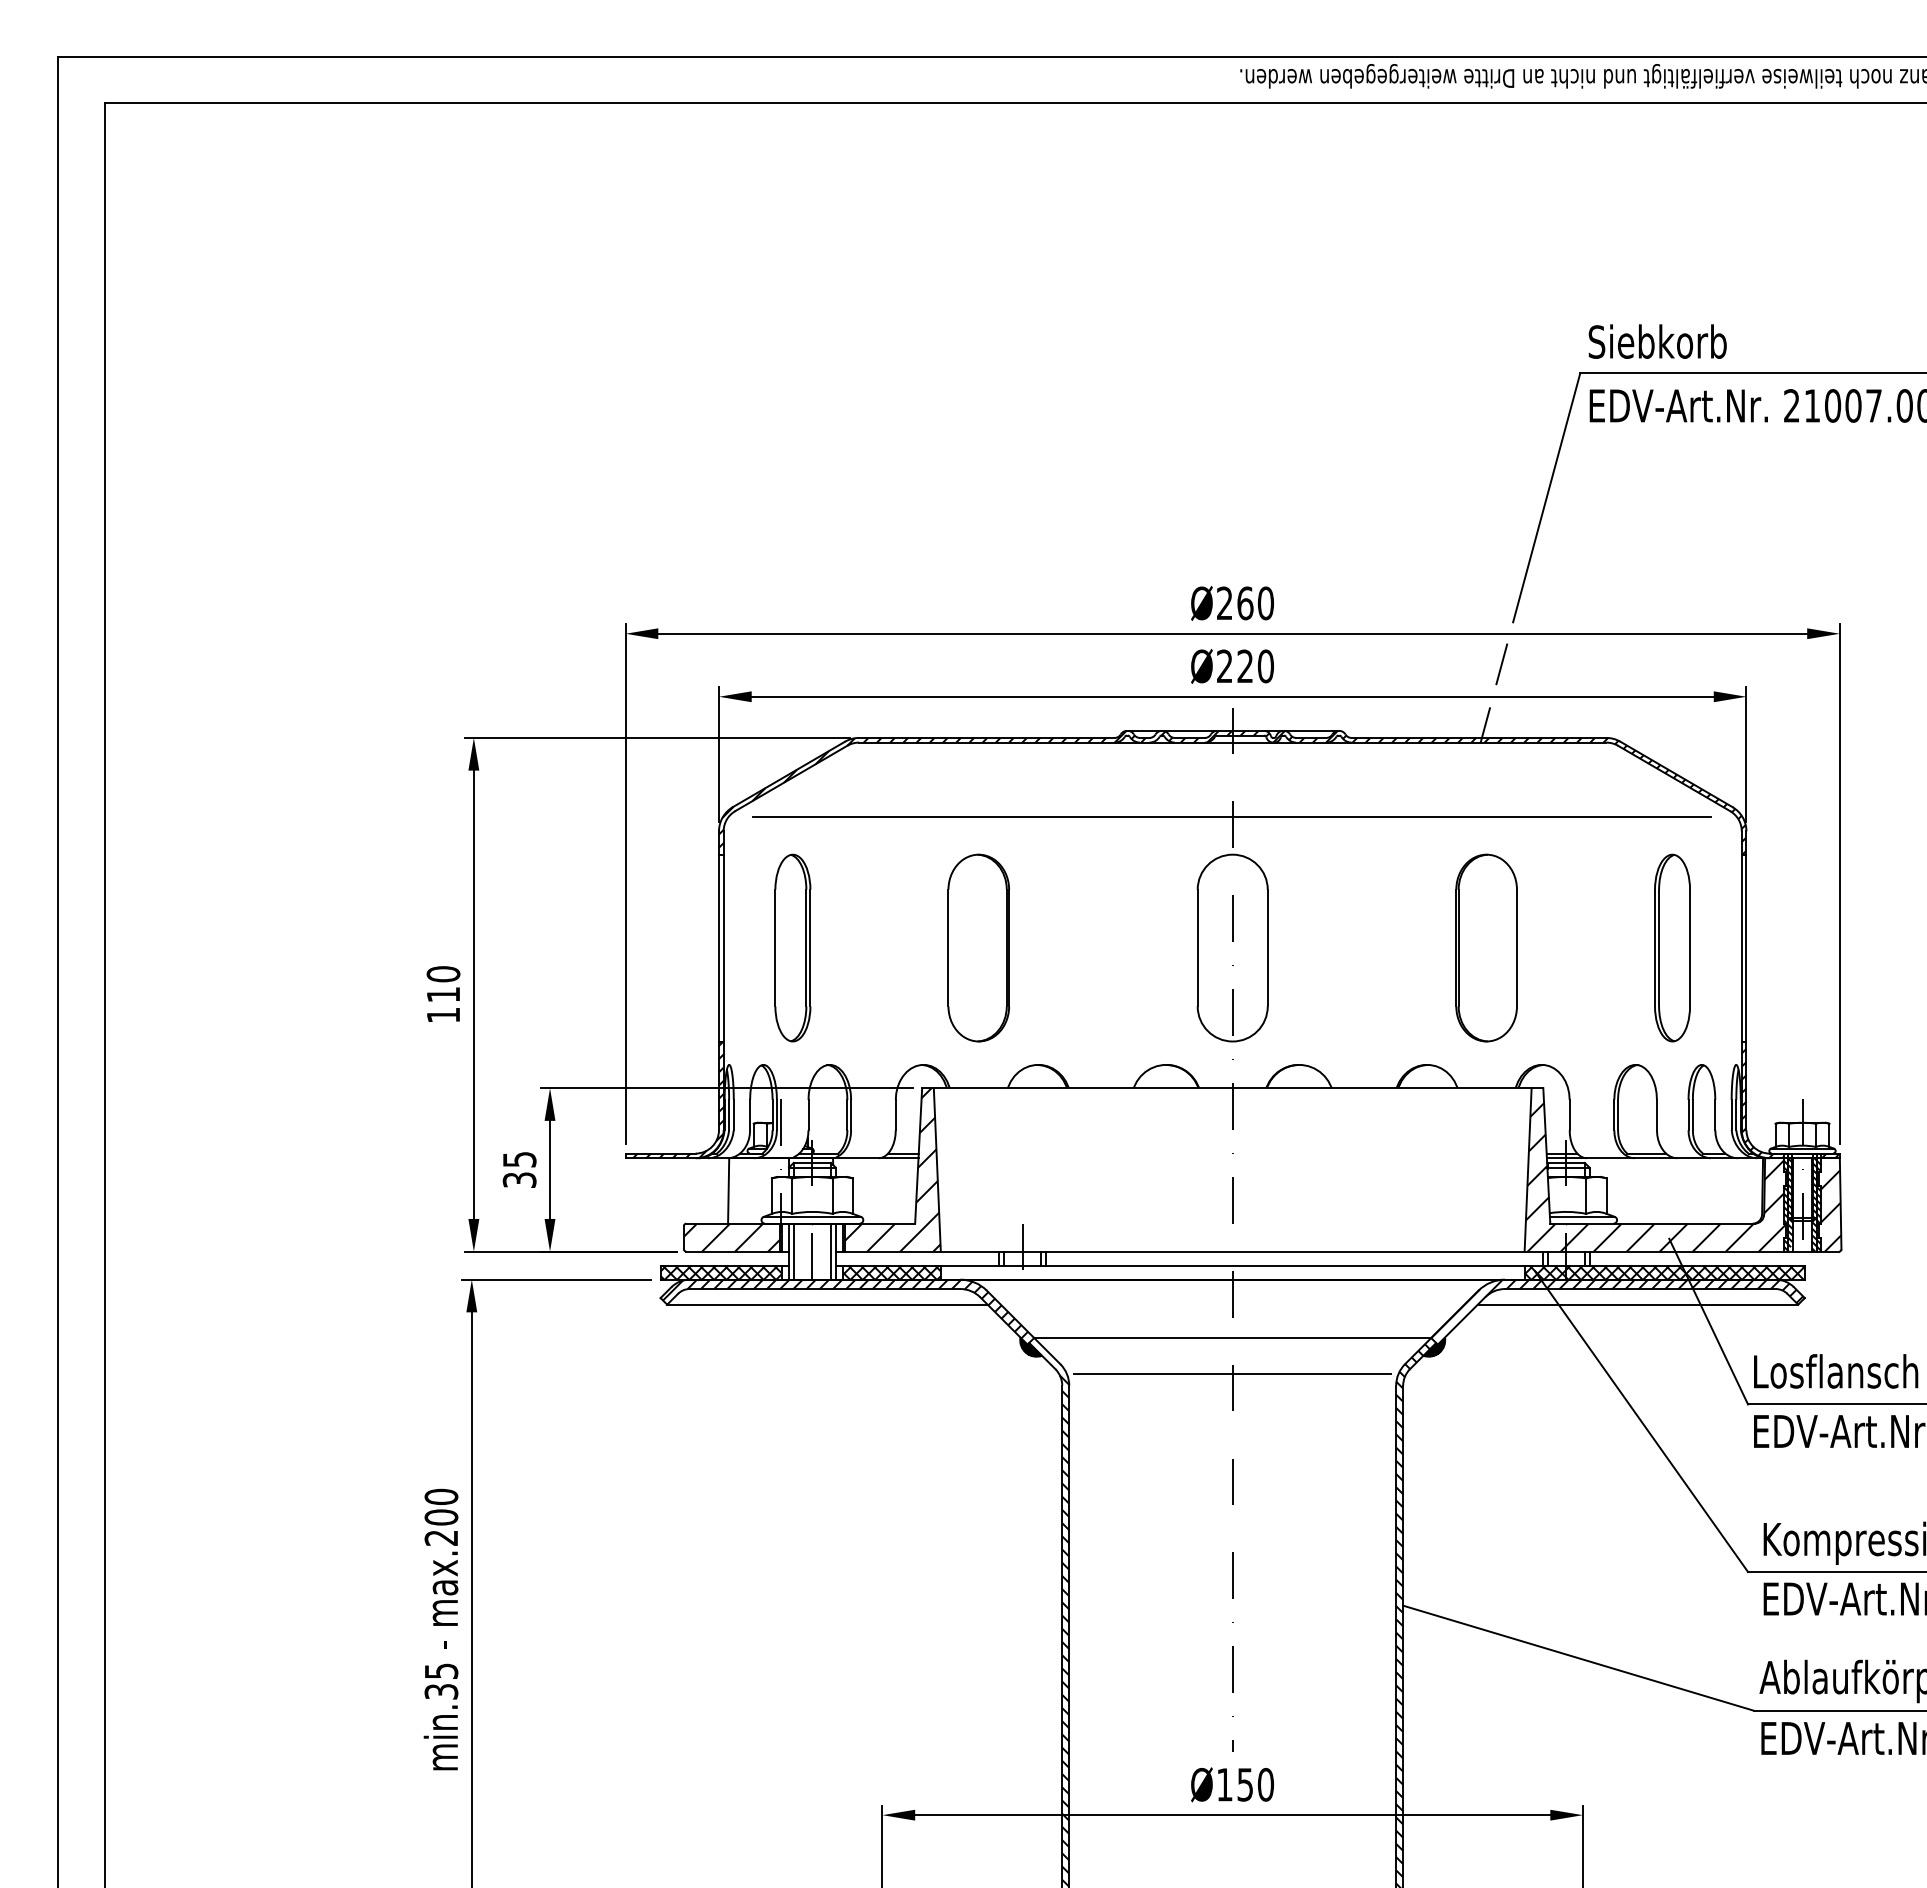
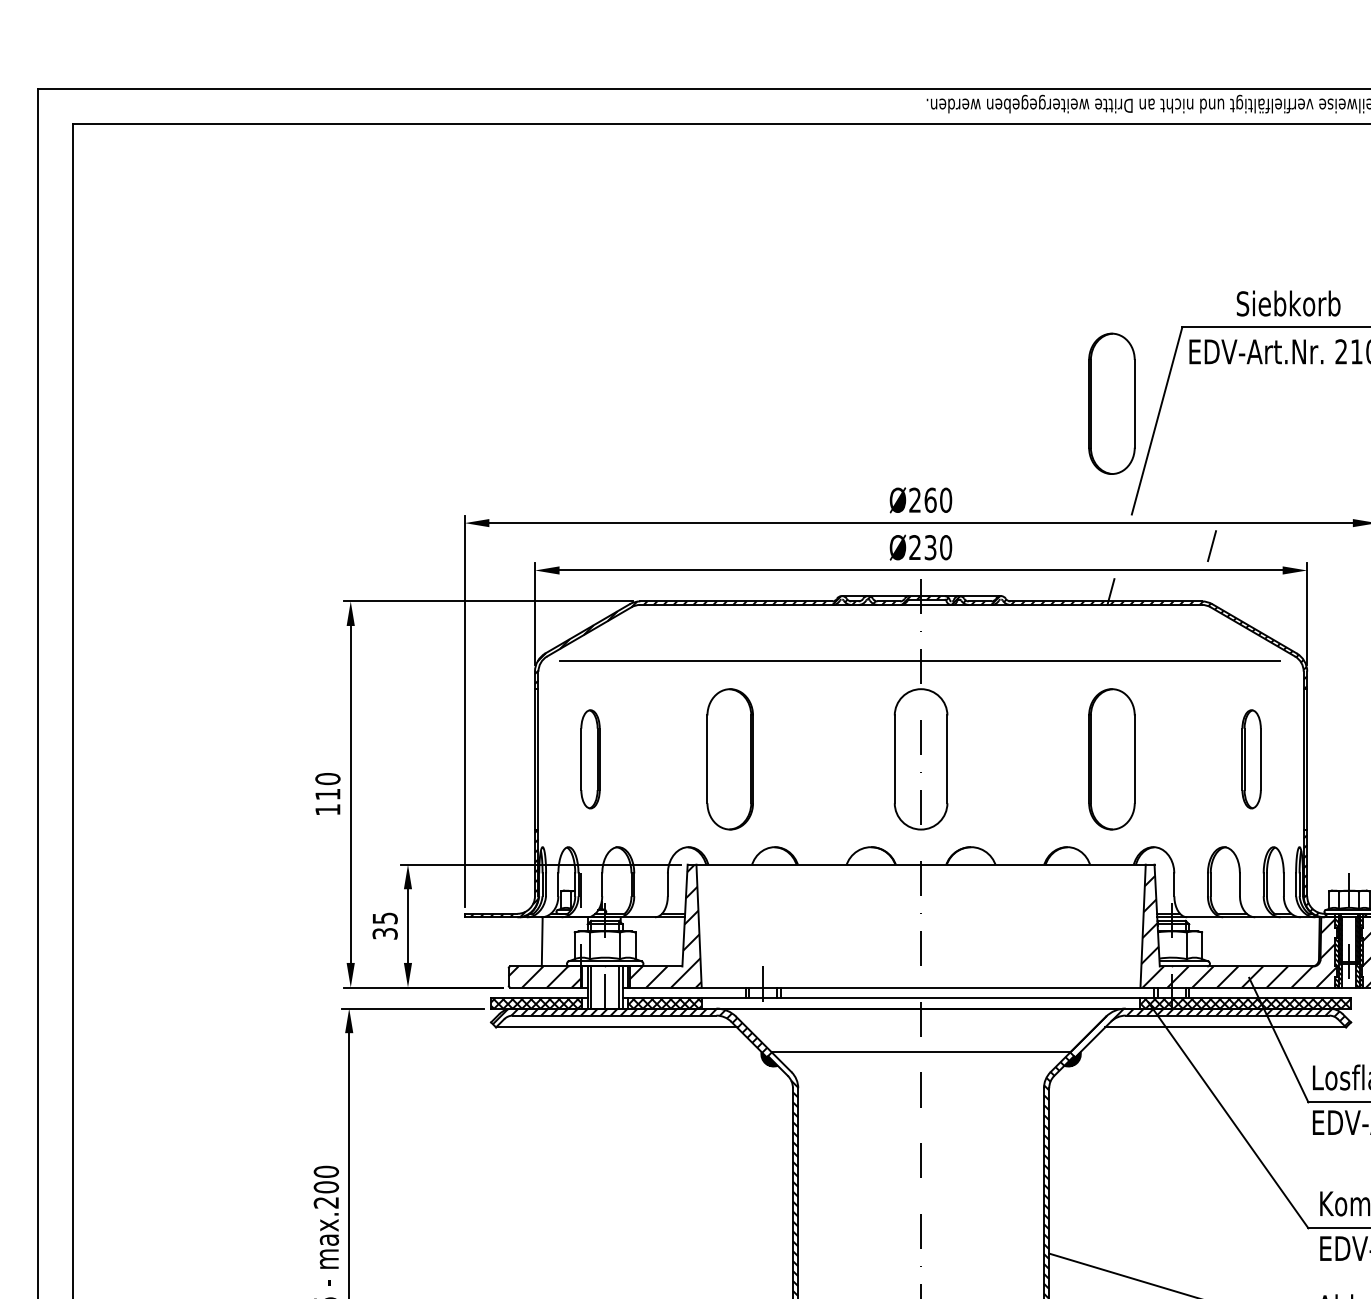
text: (1657, 341) -> (1288, 303), moved
part: (1486, 474) -> (1111, 403), added
line: (1501, 664) -> (1211, 546), moved
text: (1245, 666) -> (930, 547), Ø220 -> Ø230
part: (792, 947) -> (590, 758), size x0.7
part: (1672, 947) -> (1251, 758), size x0.7
line: (1232, 1374) -> (920, 1079), removed

